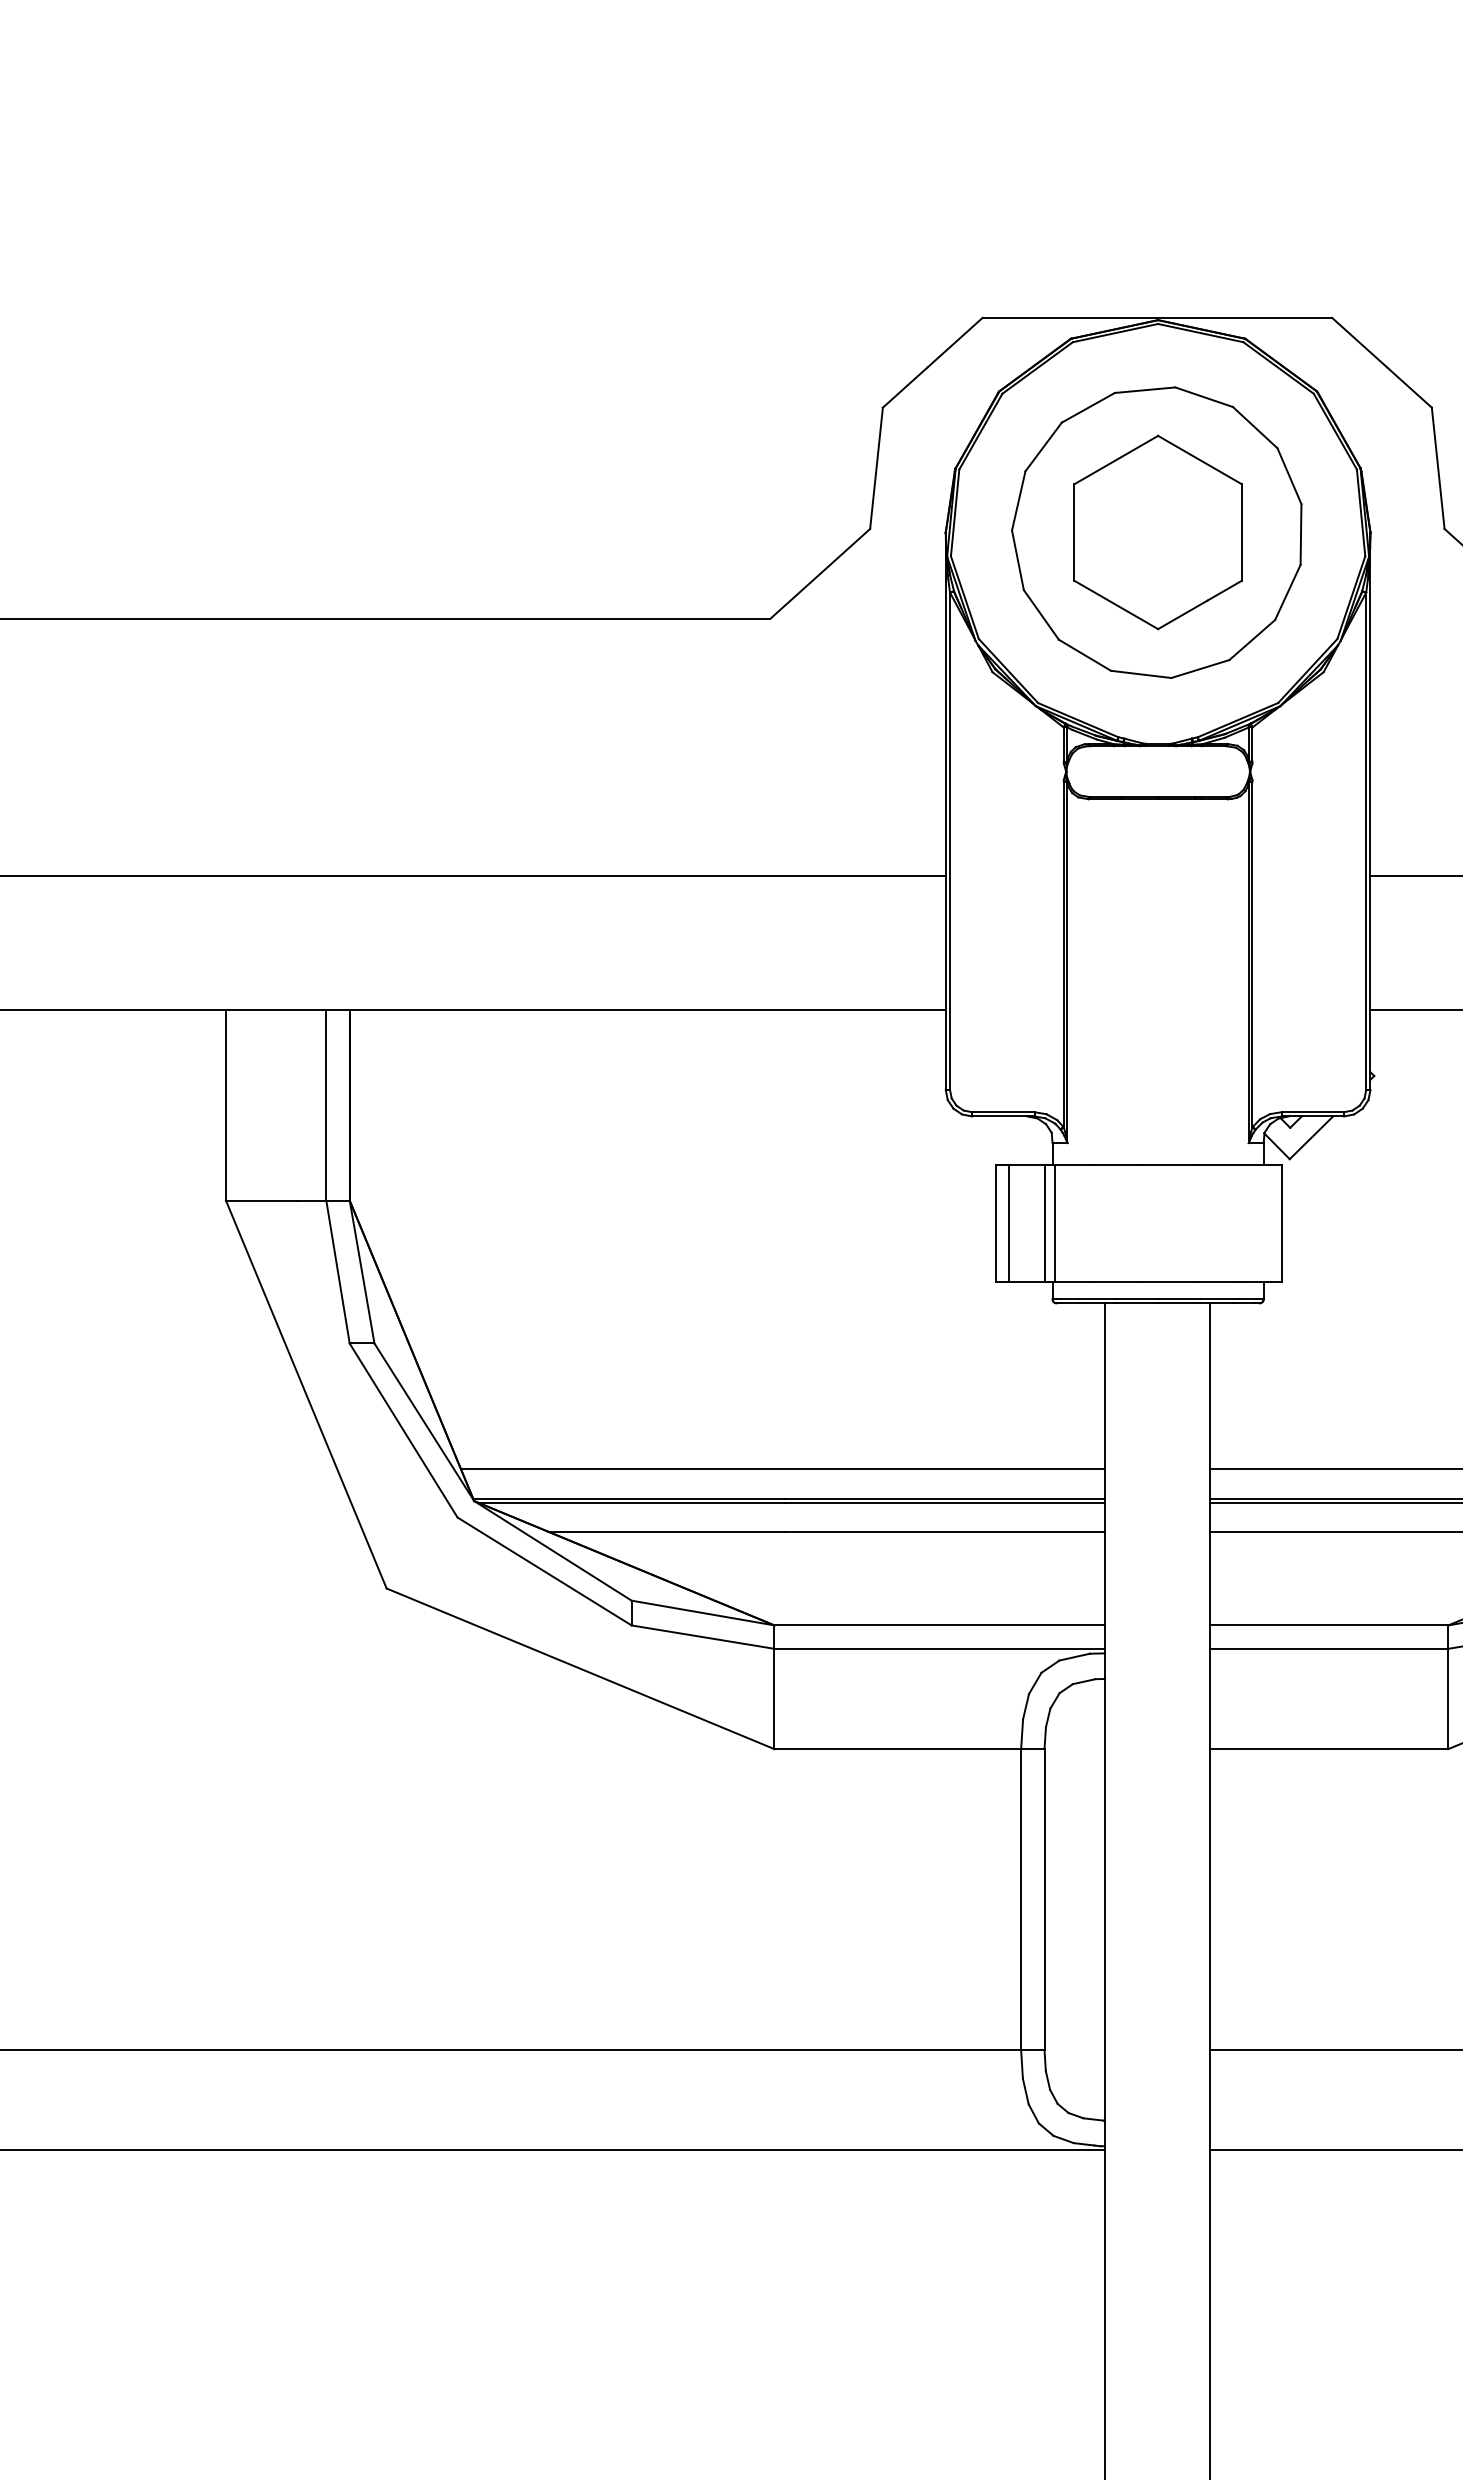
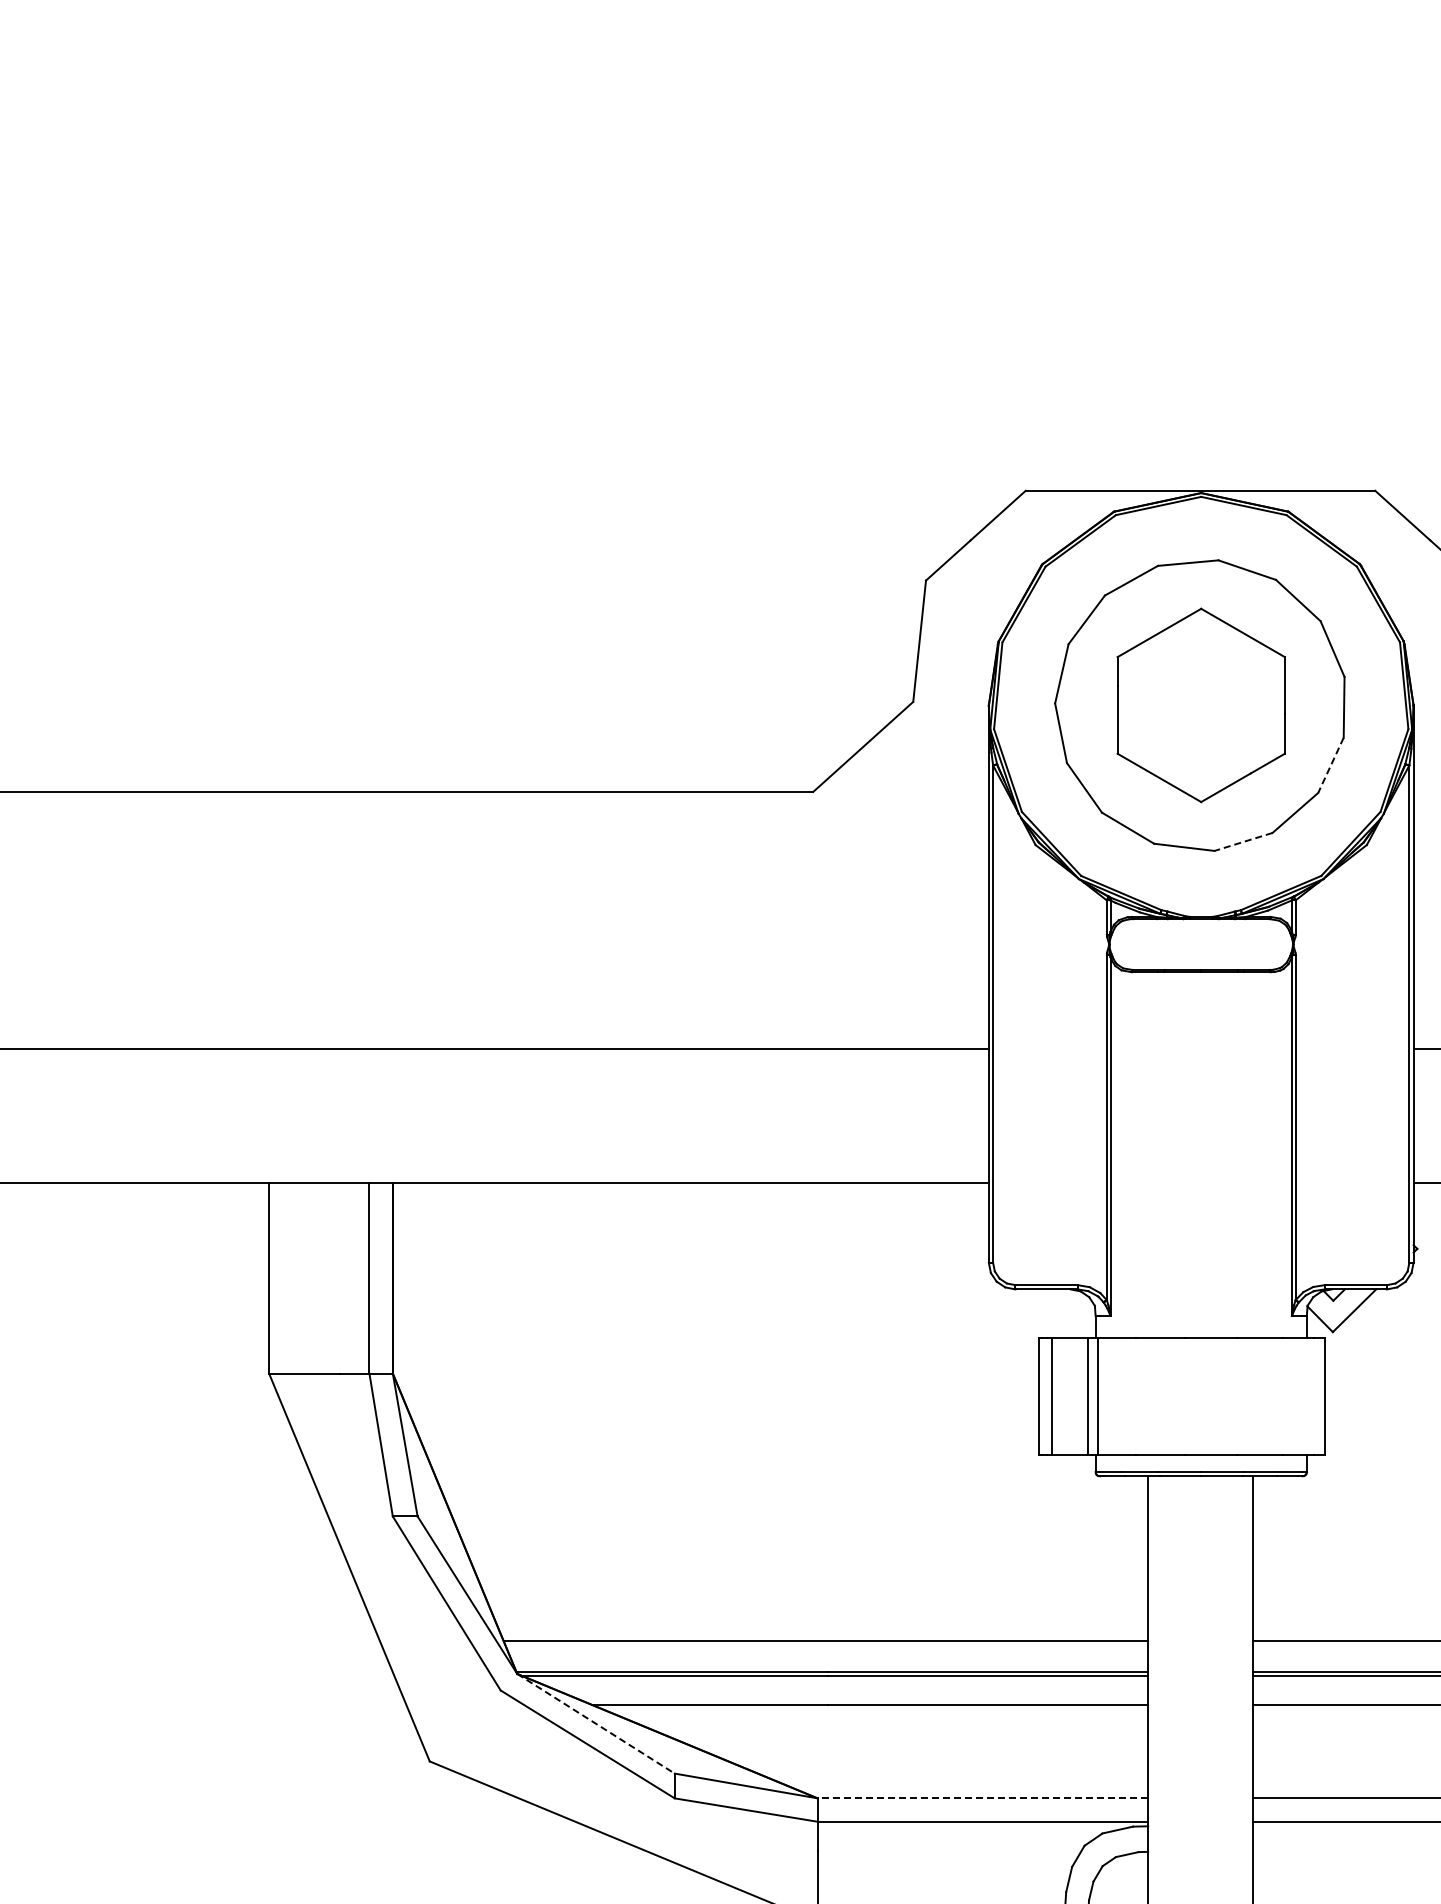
line: (1287, 592) -> (1330, 765), solid -> dashed
line: (1199, 669) -> (1242, 842), solid -> dashed
line: (553, 1551) -> (596, 1724), solid -> dashed
line: (939, 1625) -> (982, 1798), solid -> dashed

